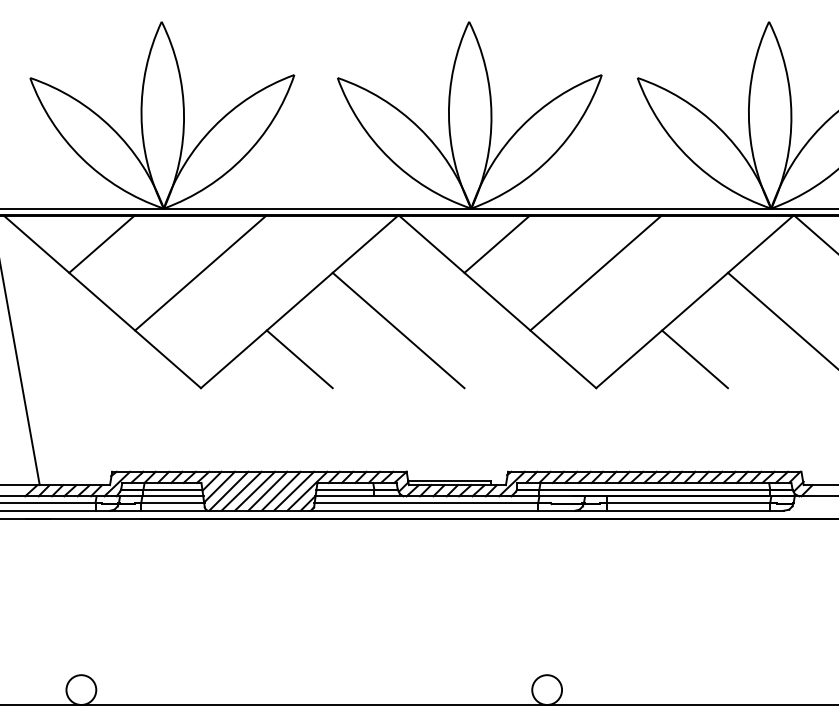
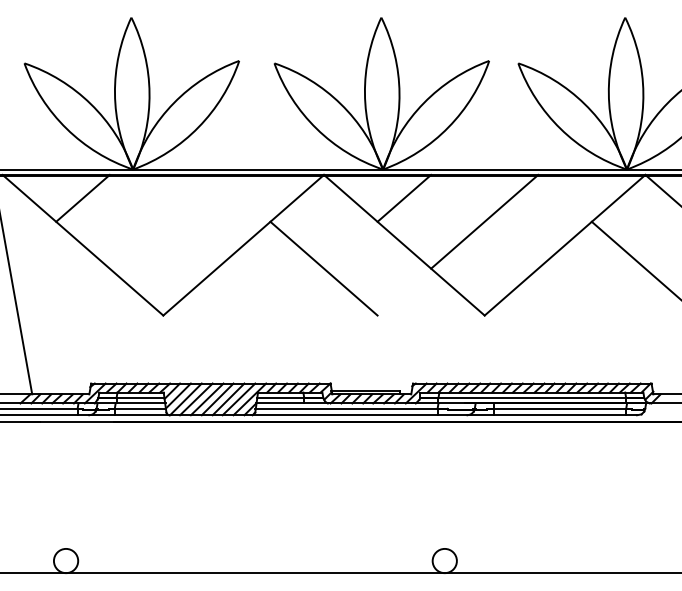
line: (199, 272) -> (162, 221), removed
line: (299, 358) -> (243, 291), removed
line: (694, 358) -> (564, 291), removed

